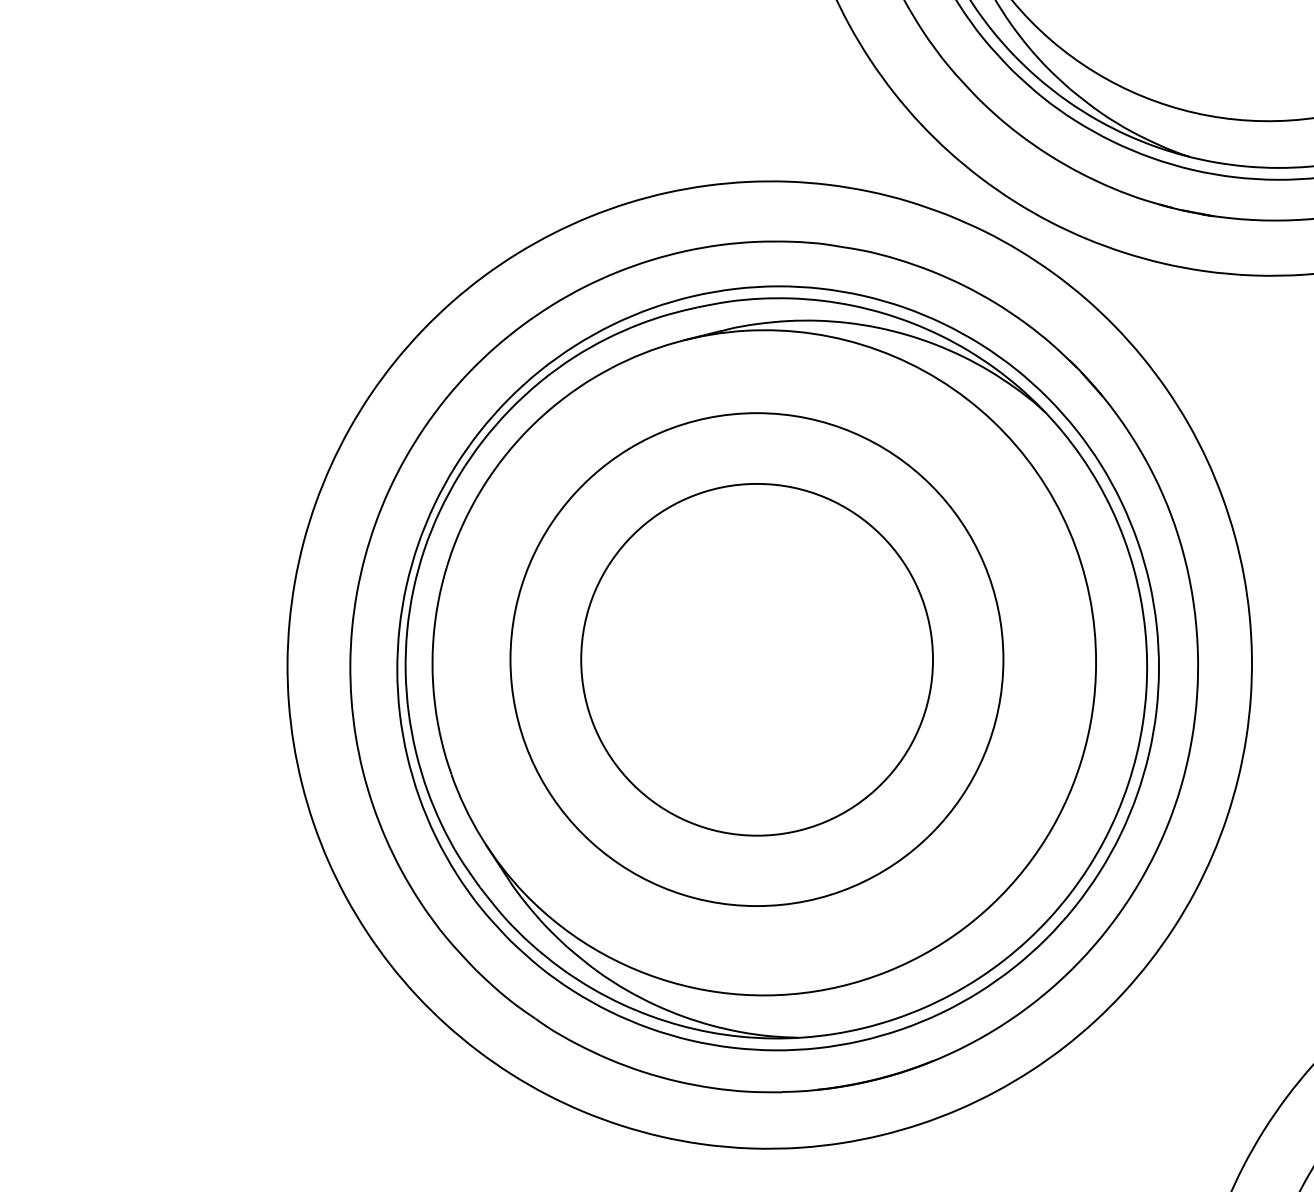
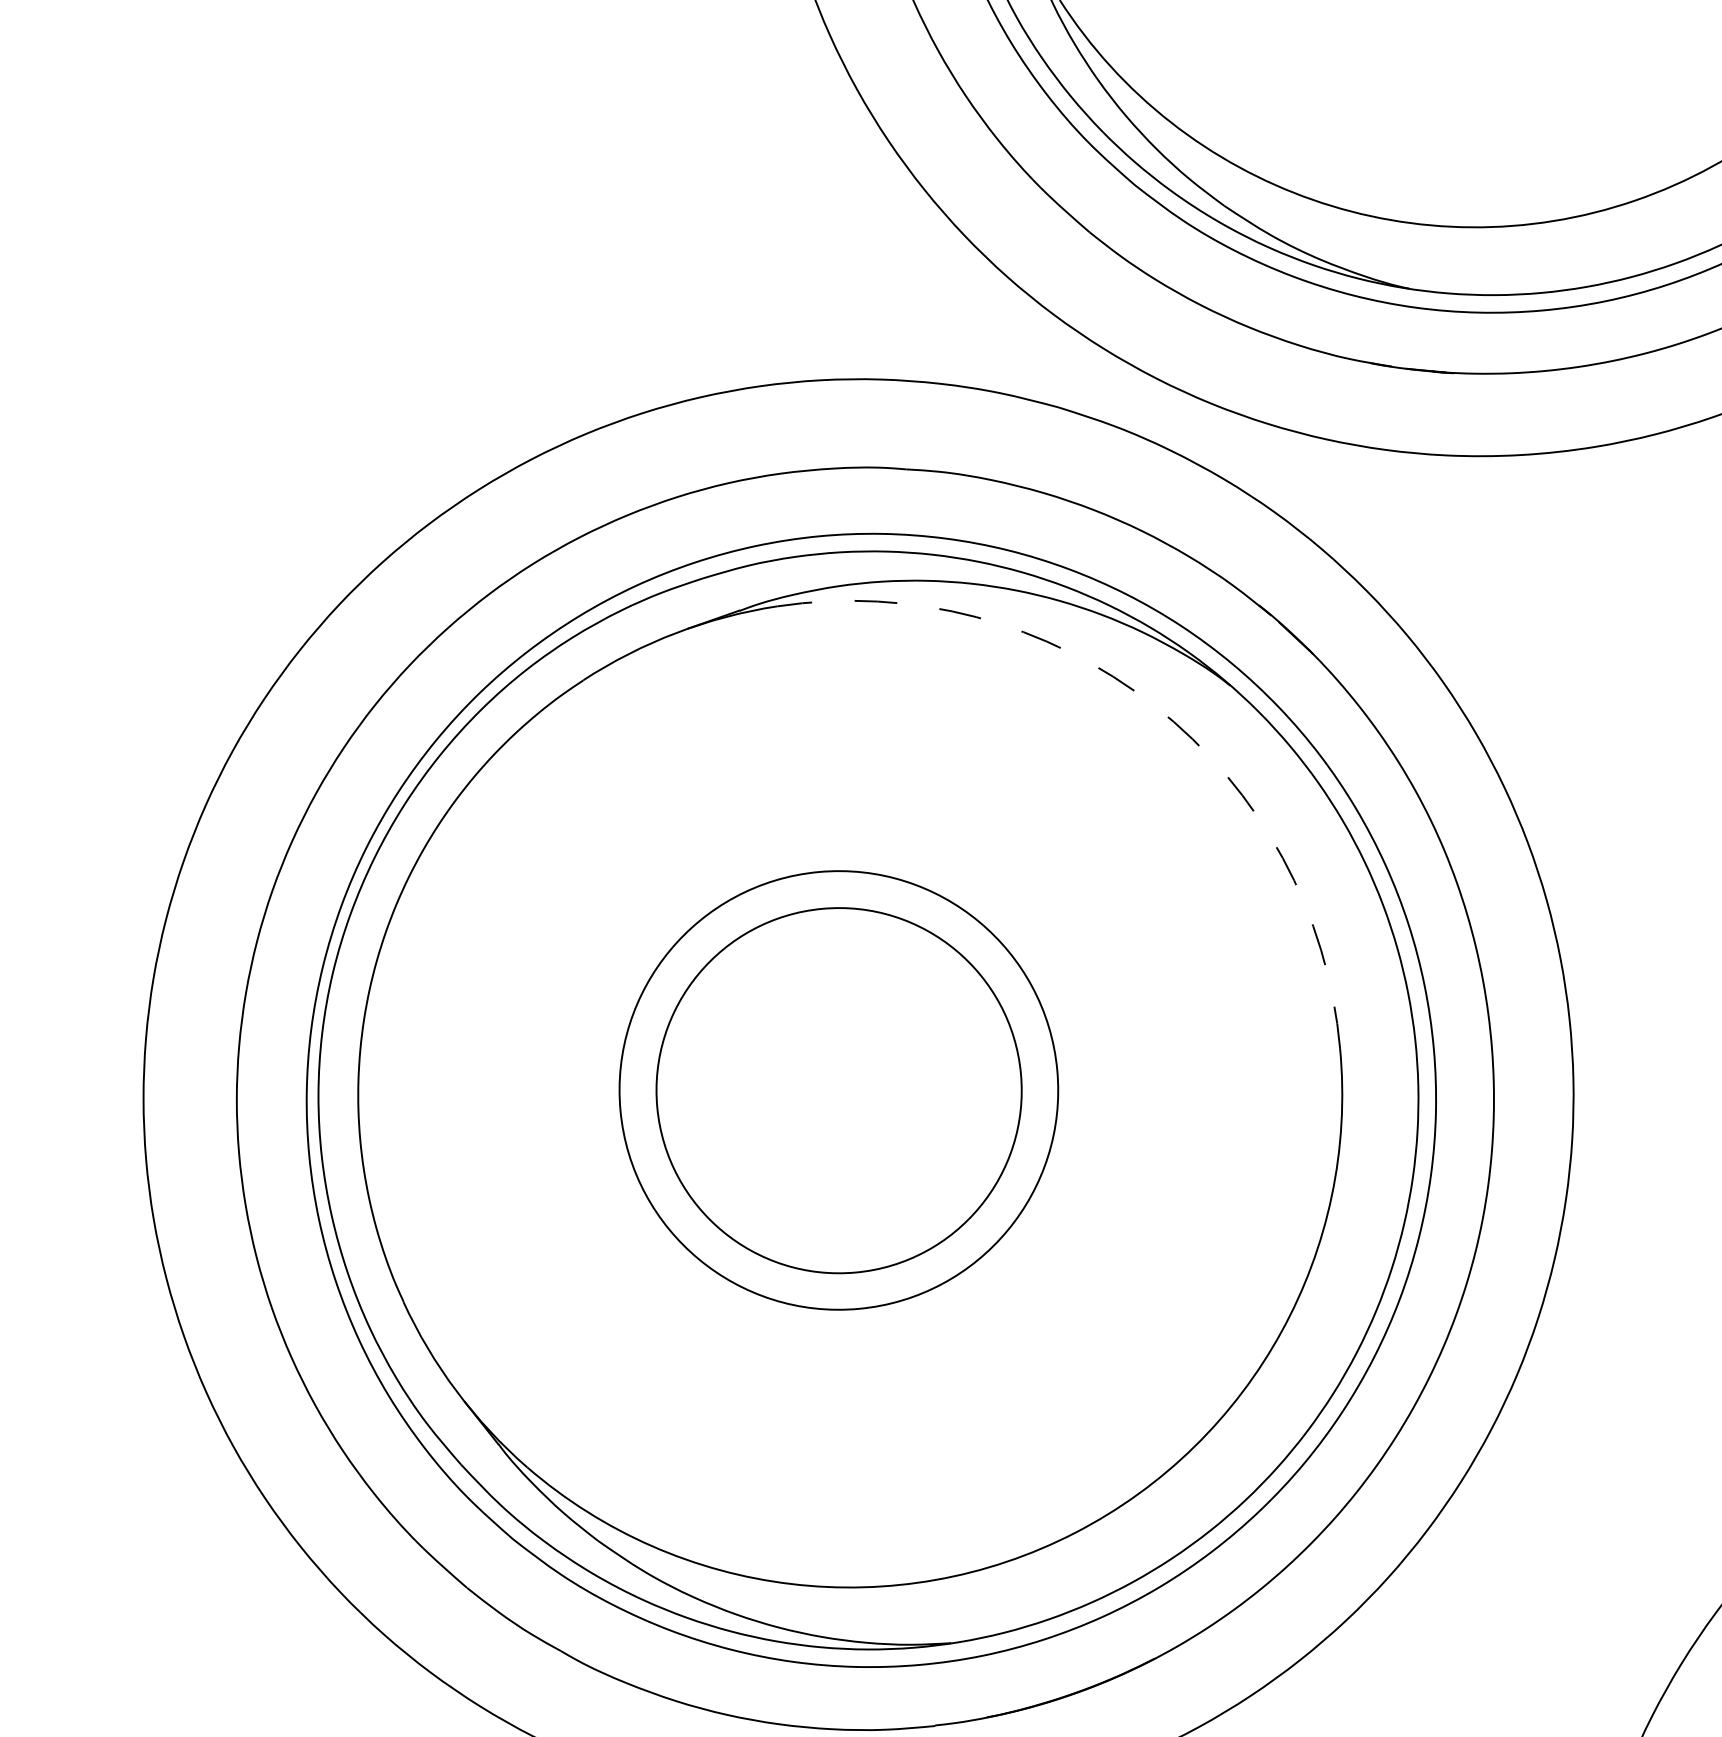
arc: (992, 421) -> (1154, 706), solid -> dashed
circle: (756, 659) -> (838, 1090), size x0.6
circle: (757, 659) -> (839, 1090), size x0.7

